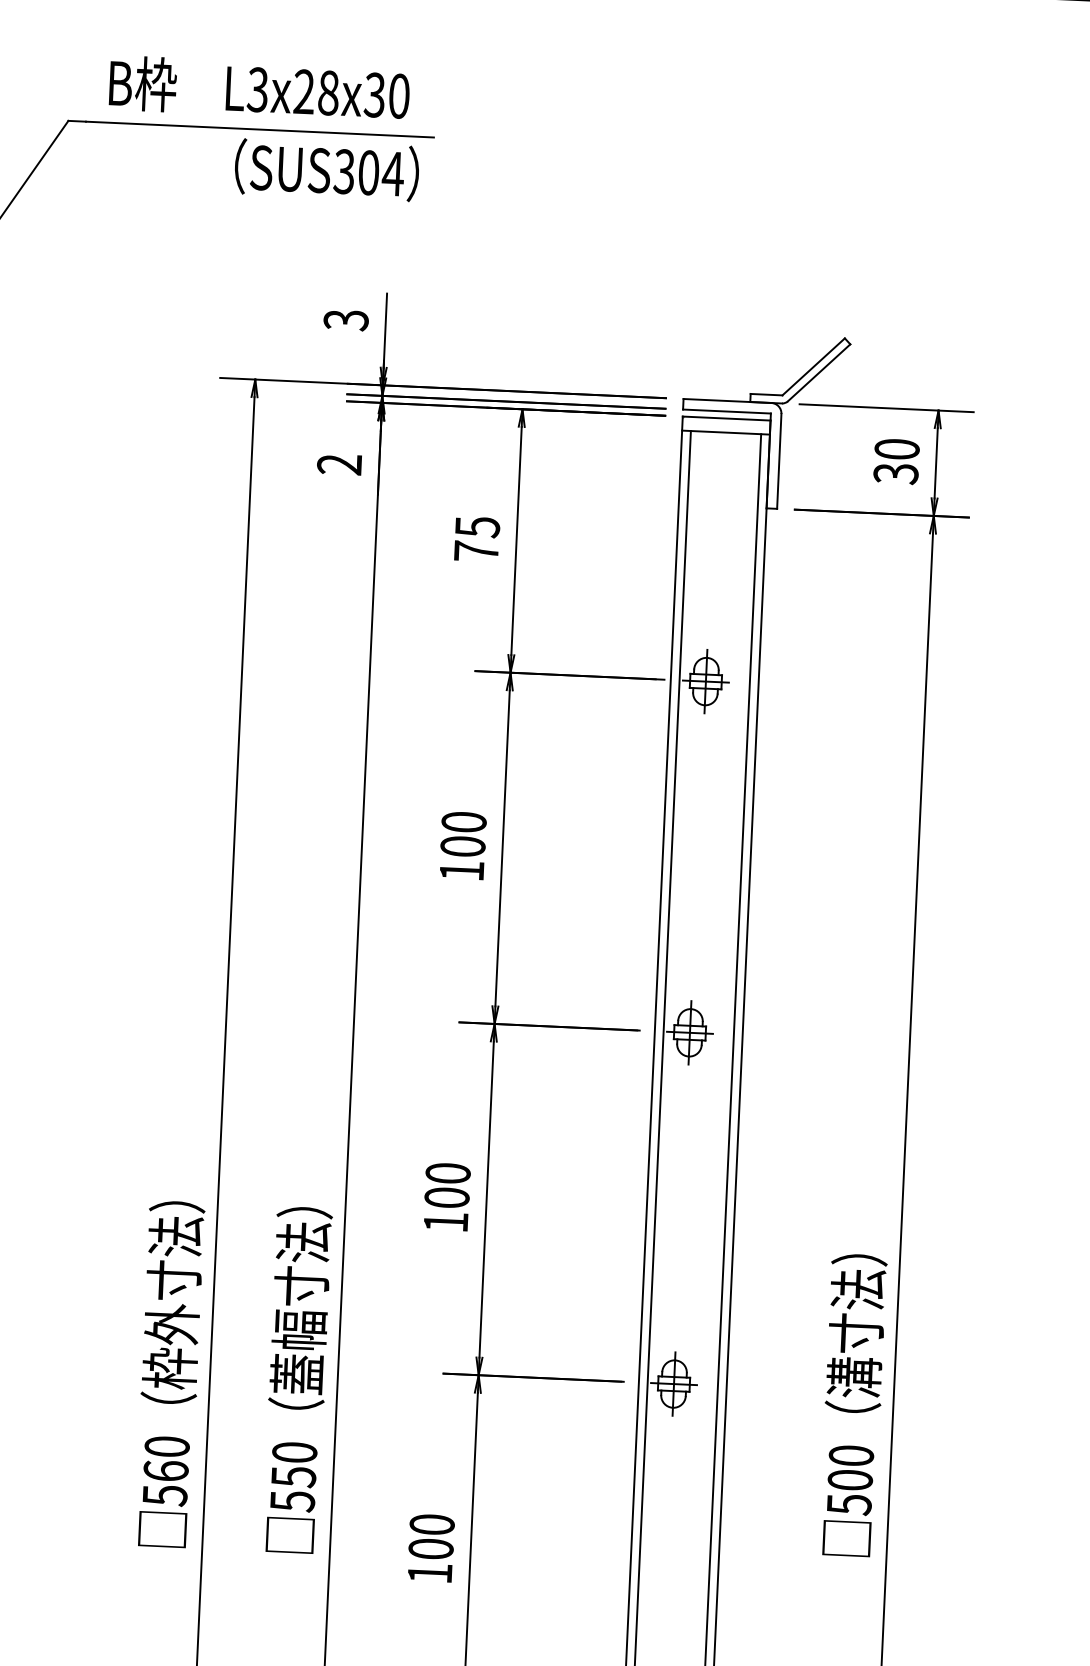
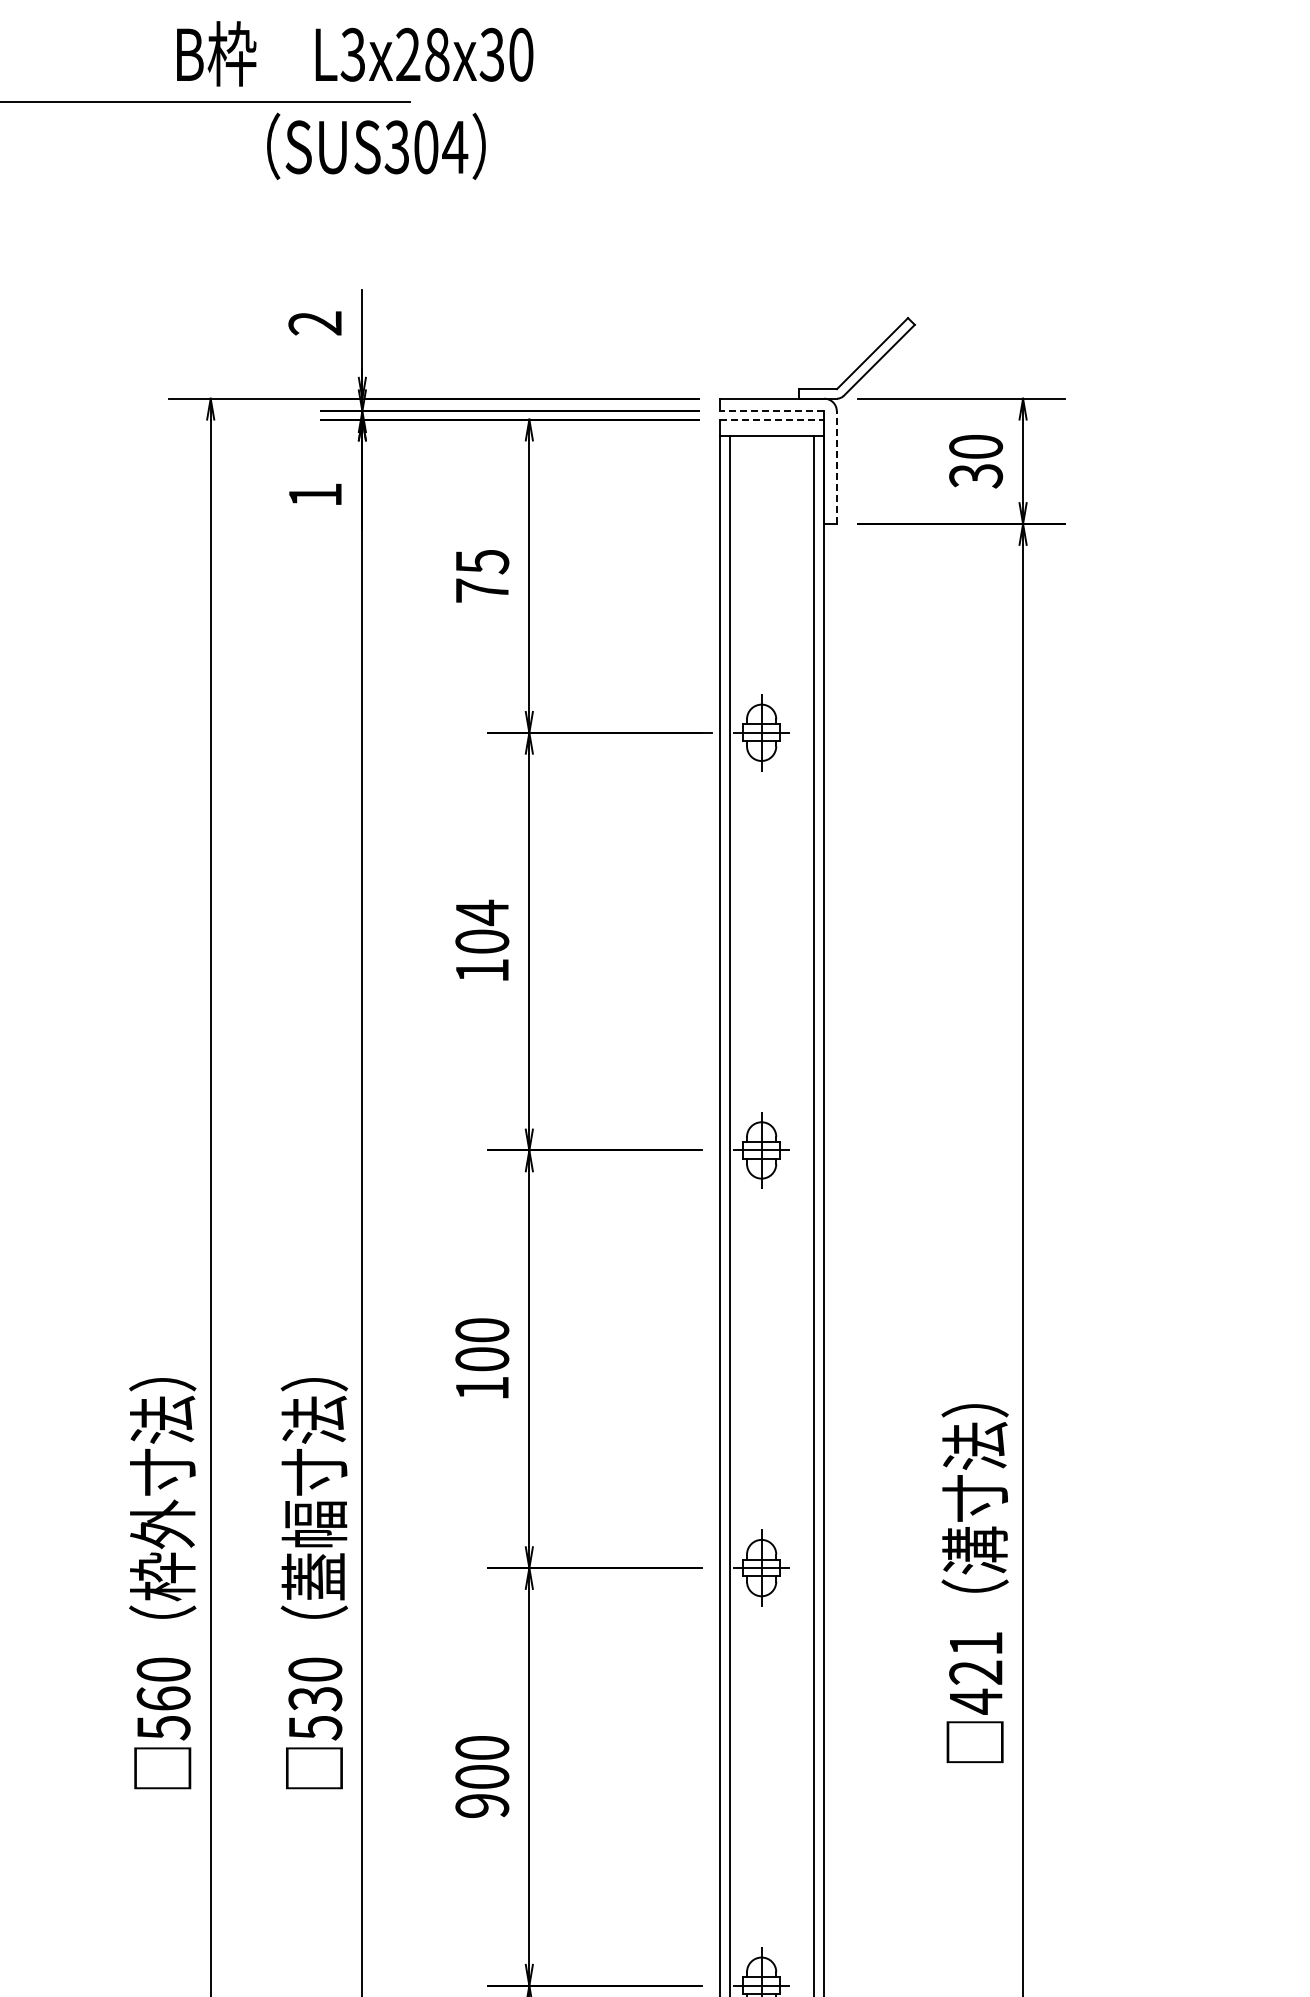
text: (259, 88) -> (355, 53), moved
text: (327, 169) -> (376, 145), moved
text: (346, 320) -> (315, 323), 3 -> 2
line: (726, 411) -> (771, 411), solid -> dashed
line: (727, 418) -> (772, 419), solid -> dashed
line: (779, 461) -> (836, 467), solid -> dashed
text: (338, 464) -> (314, 495), 2 -> 1
text: (464, 822) -> (482, 912), 100 -> 104
text: (292, 1477) -> (314, 1699), 550 -> 530
text: (850, 1480) -> (976, 1672), 500 -> 421
text: (430, 1573) -> (482, 1806), 100 -> 900

